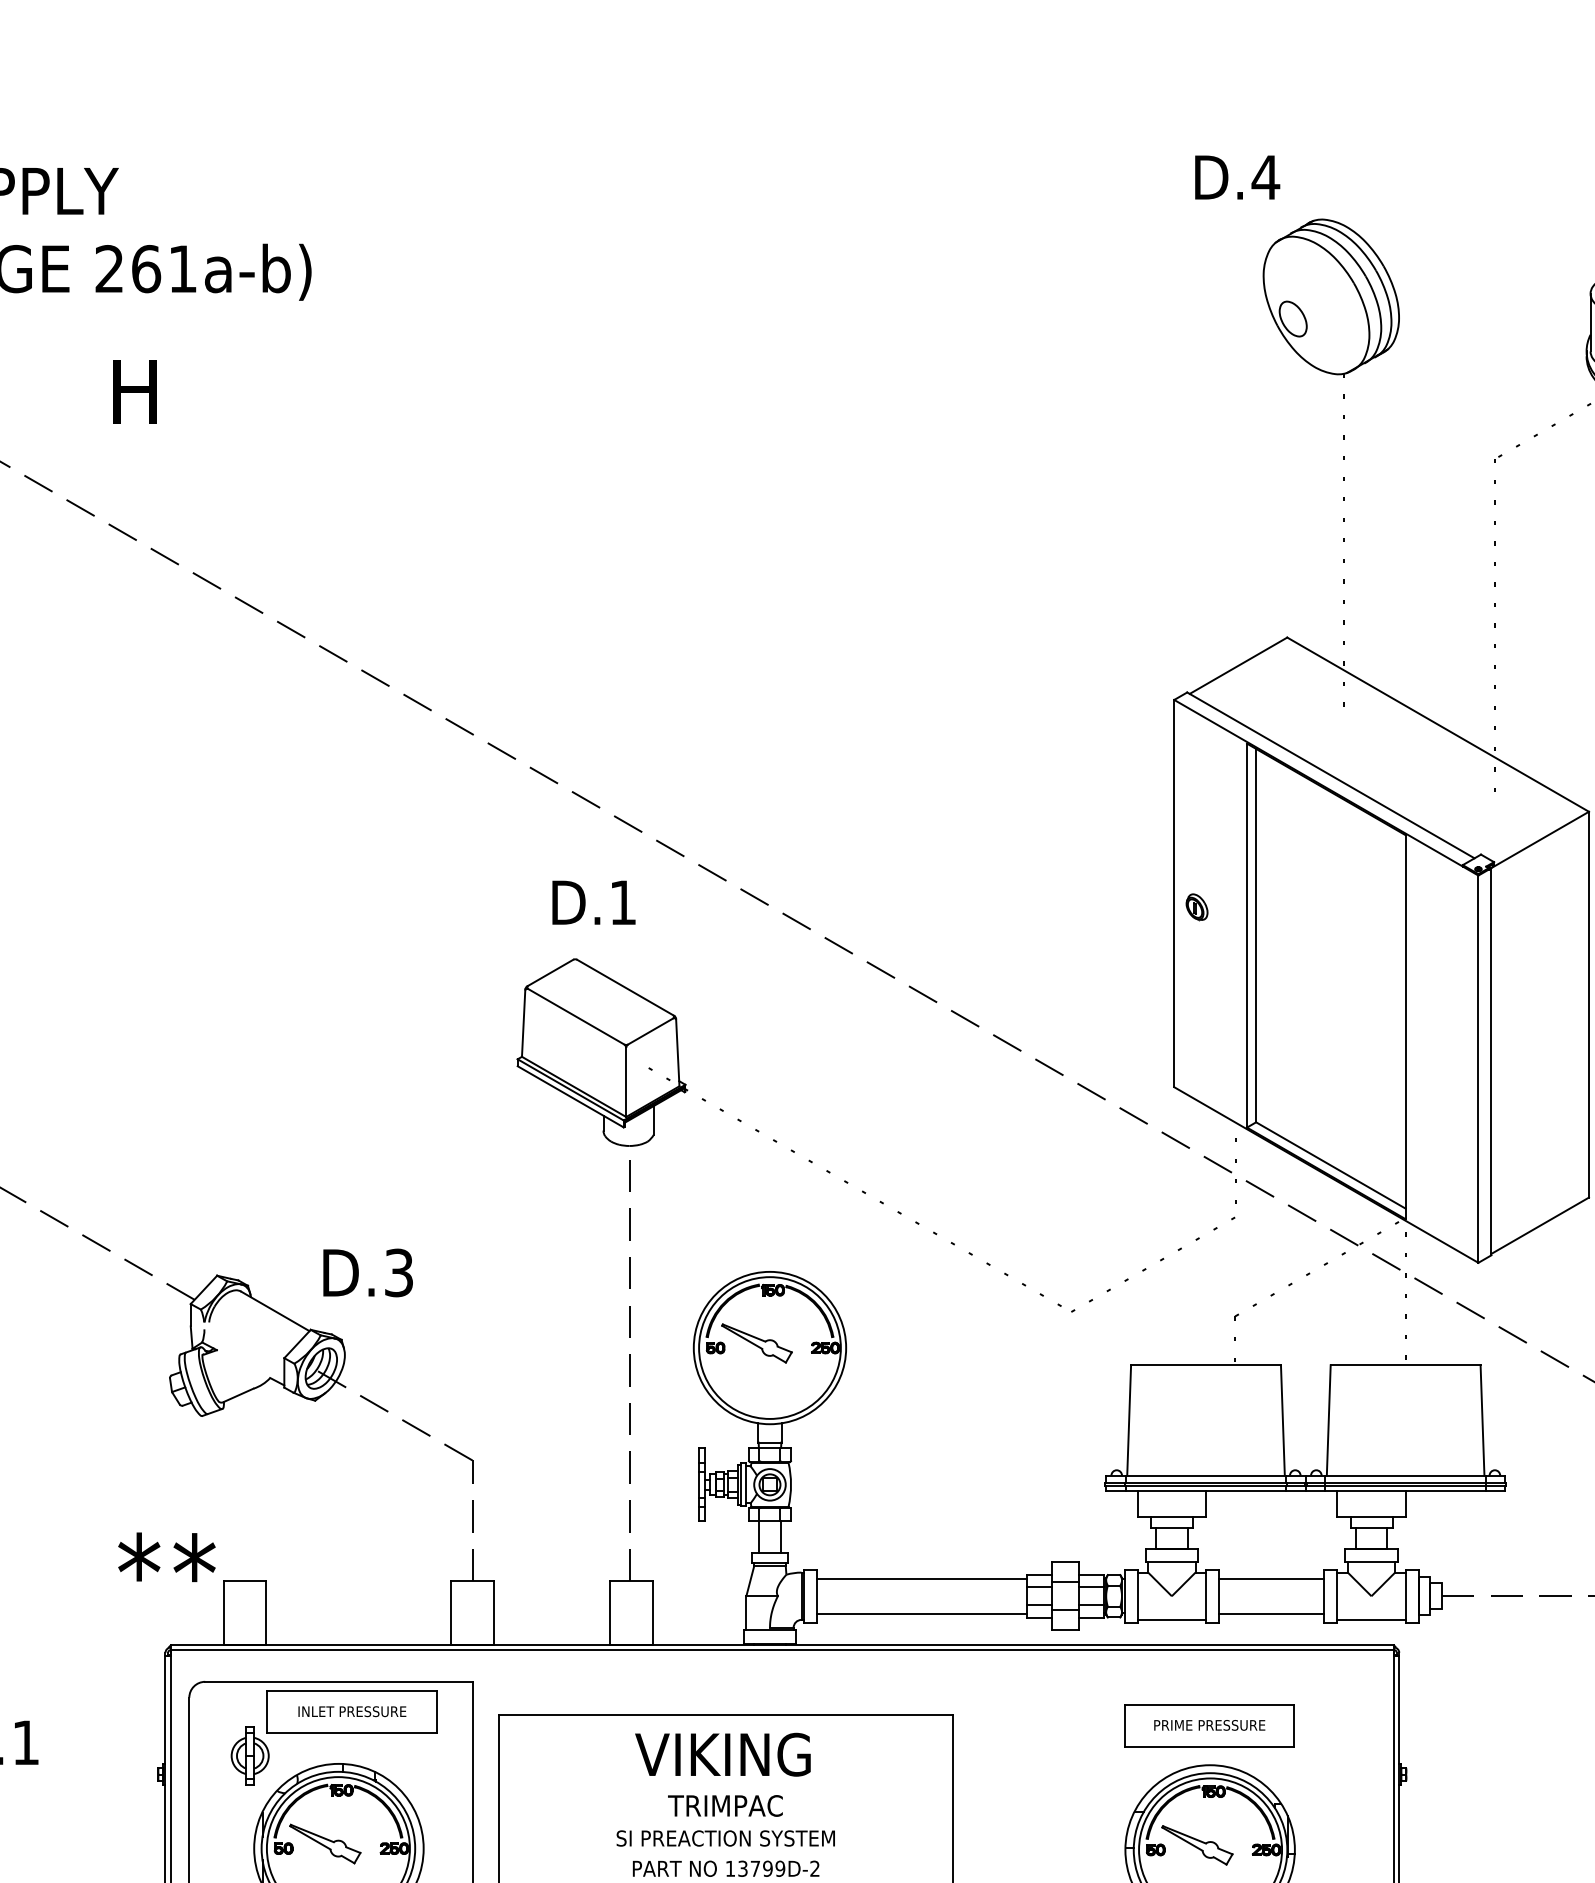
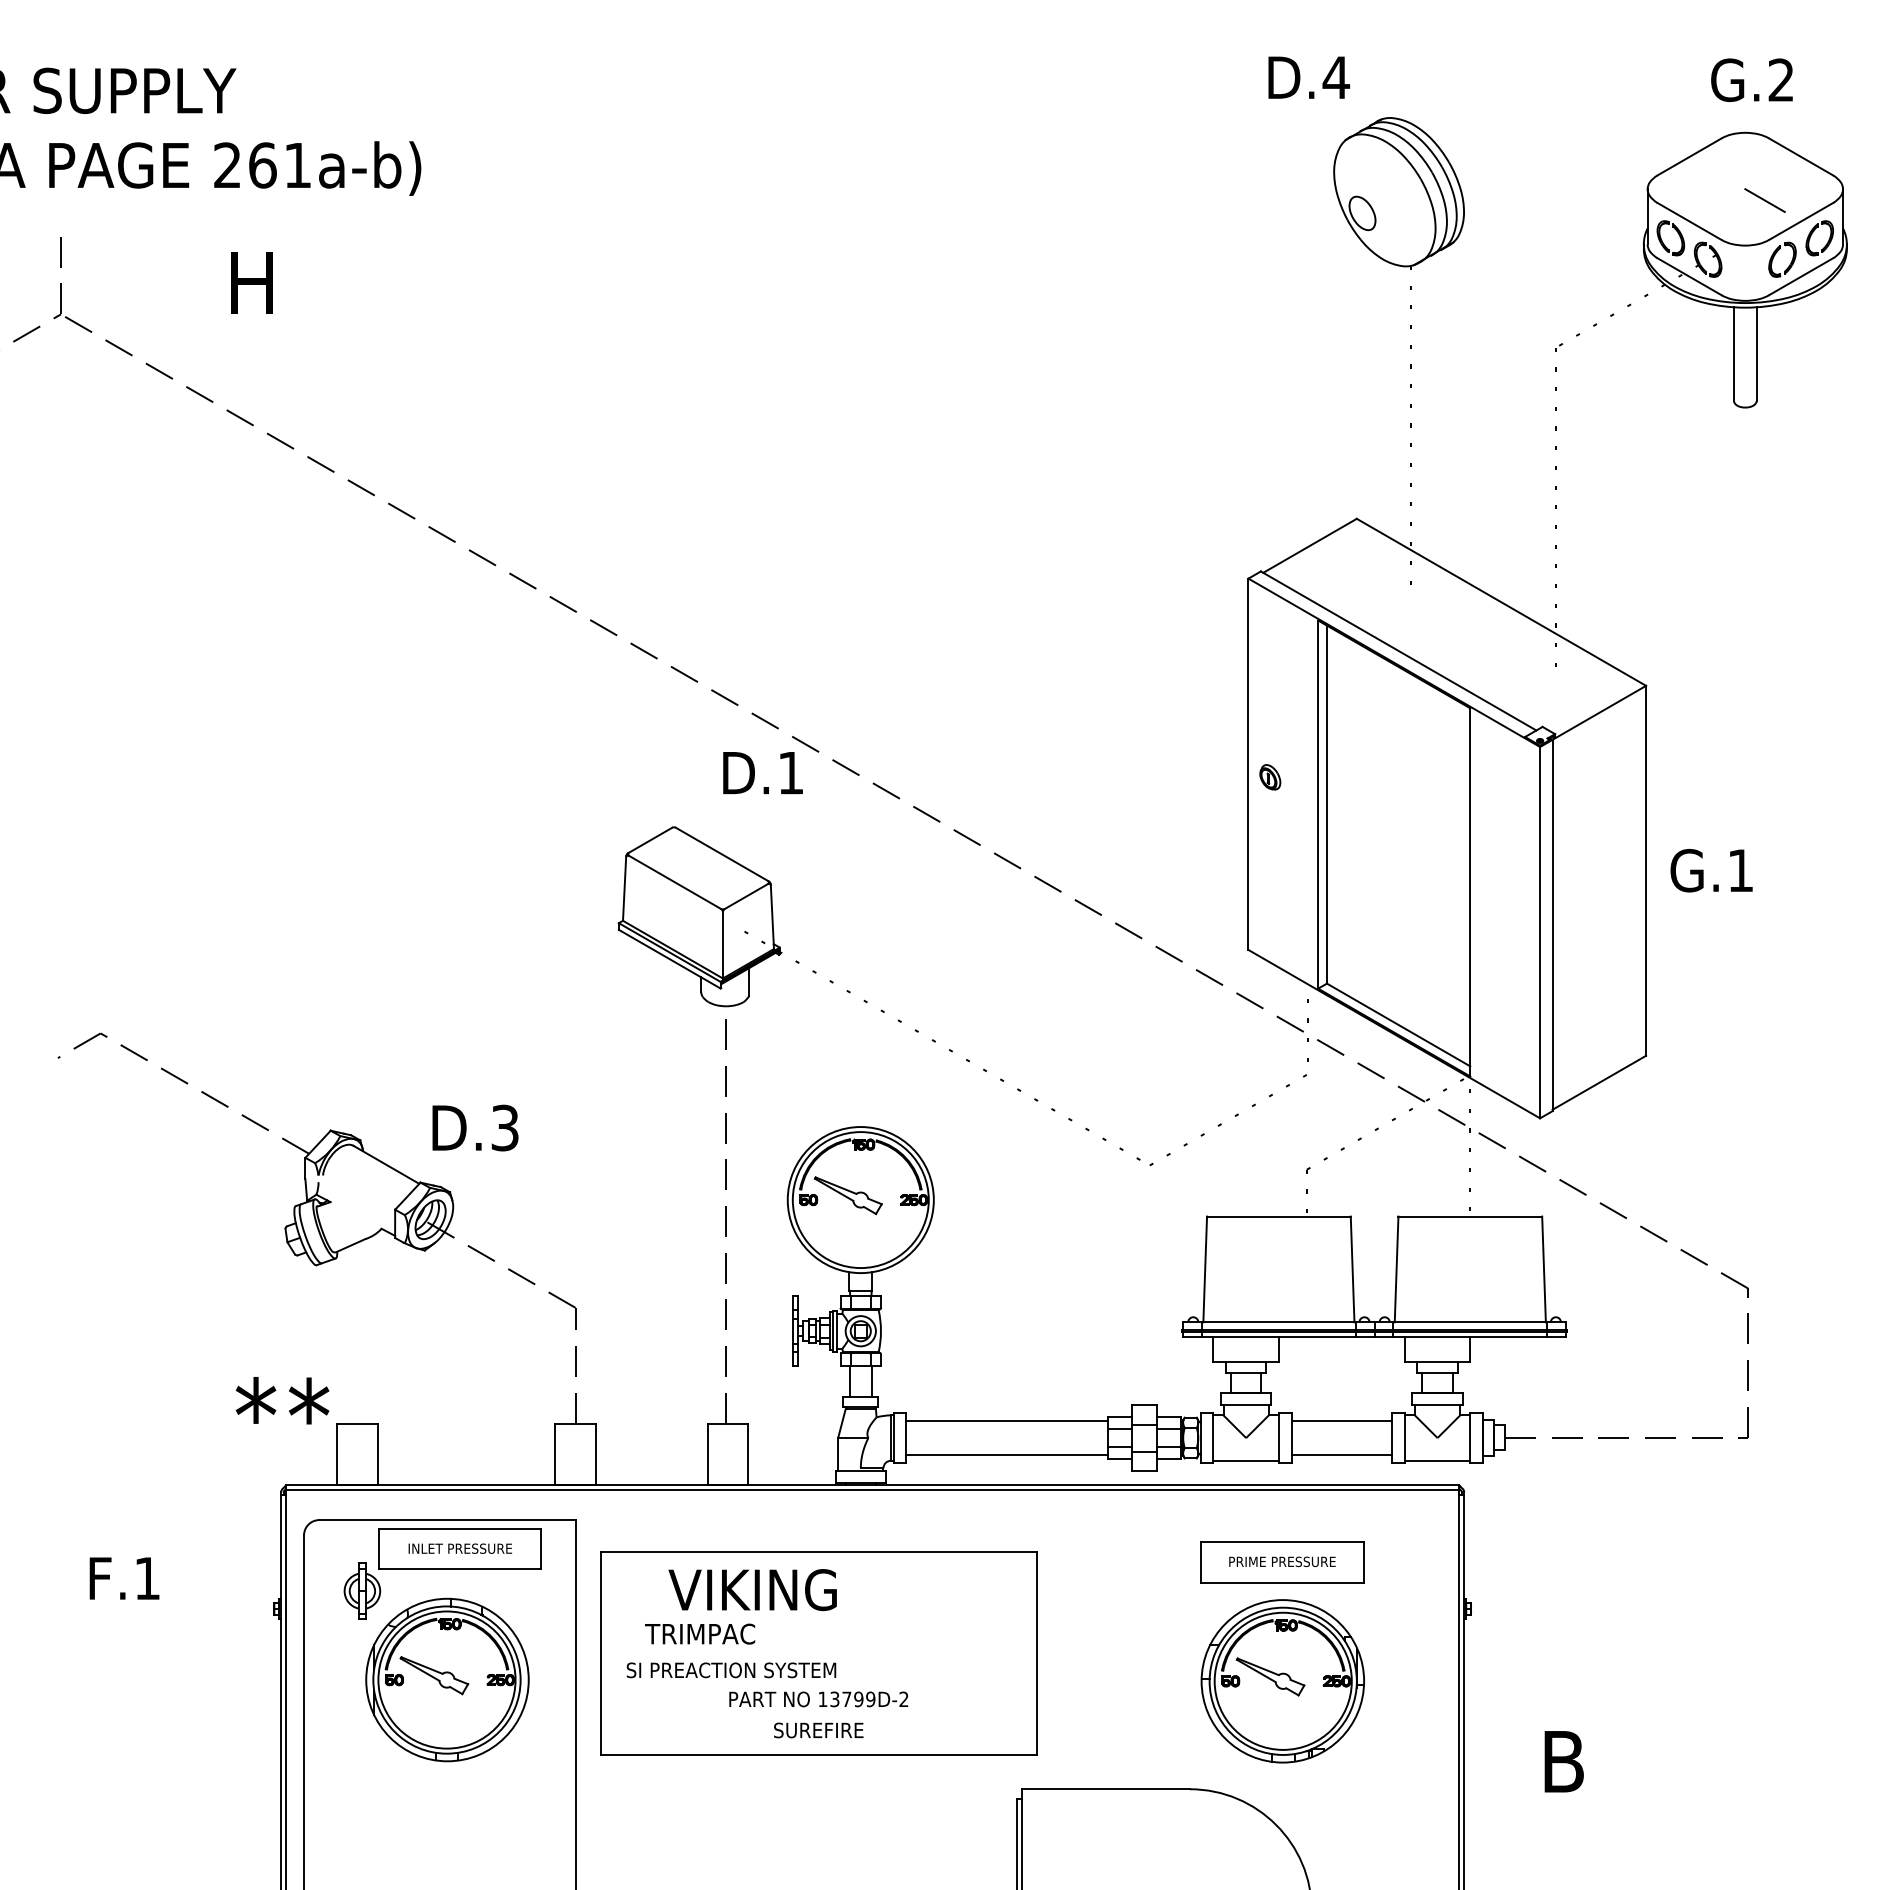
text: (593, 903) -> (762, 773), moved
text: (722, 1755) -> (752, 1590), moved
text: (725, 1805) -> (700, 1633), moved
text: (725, 1838) -> (731, 1670), moved

